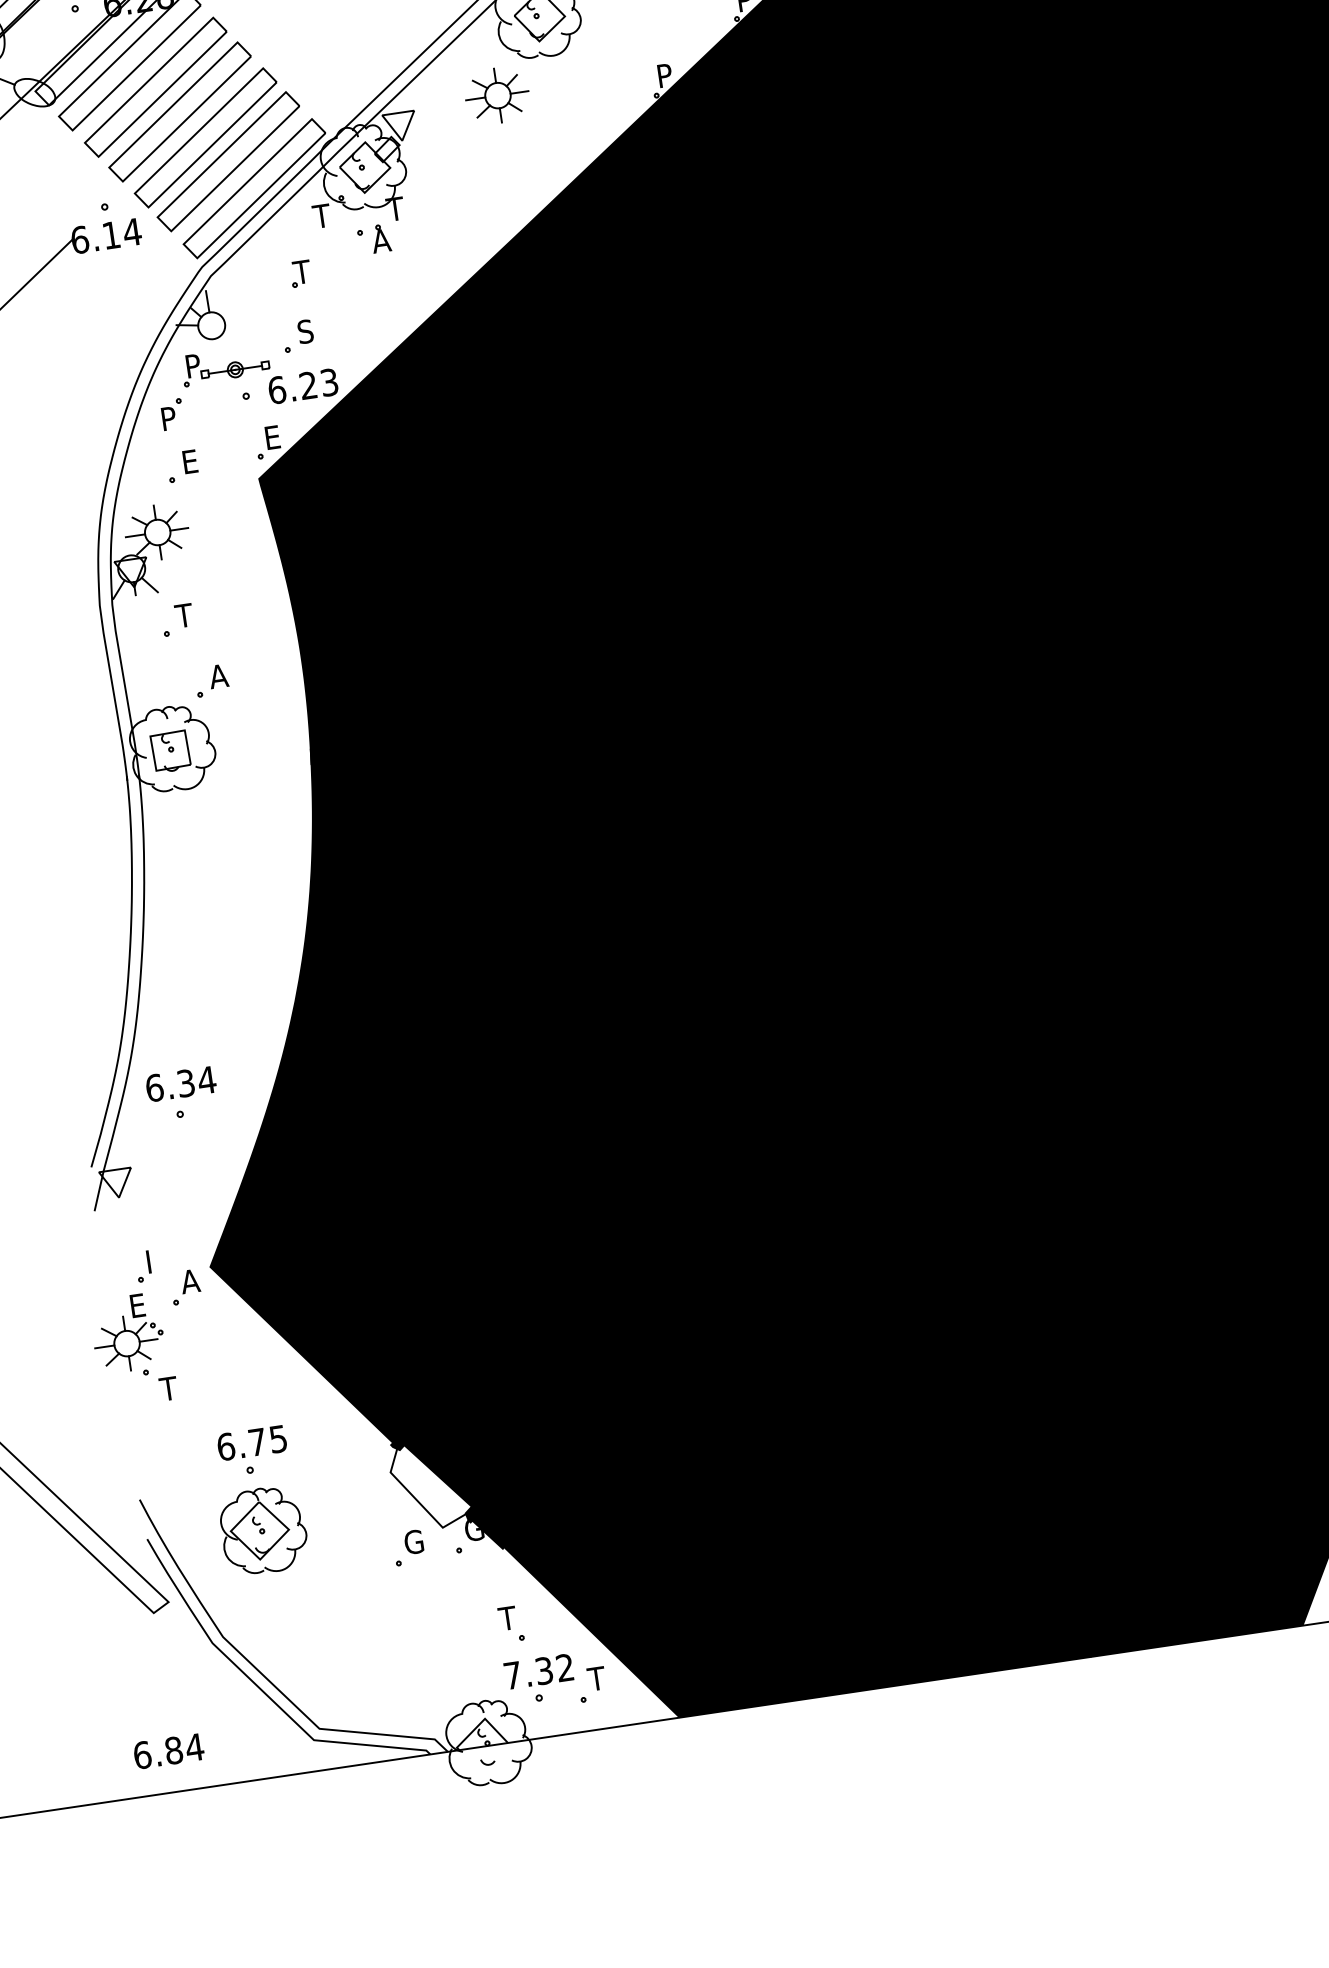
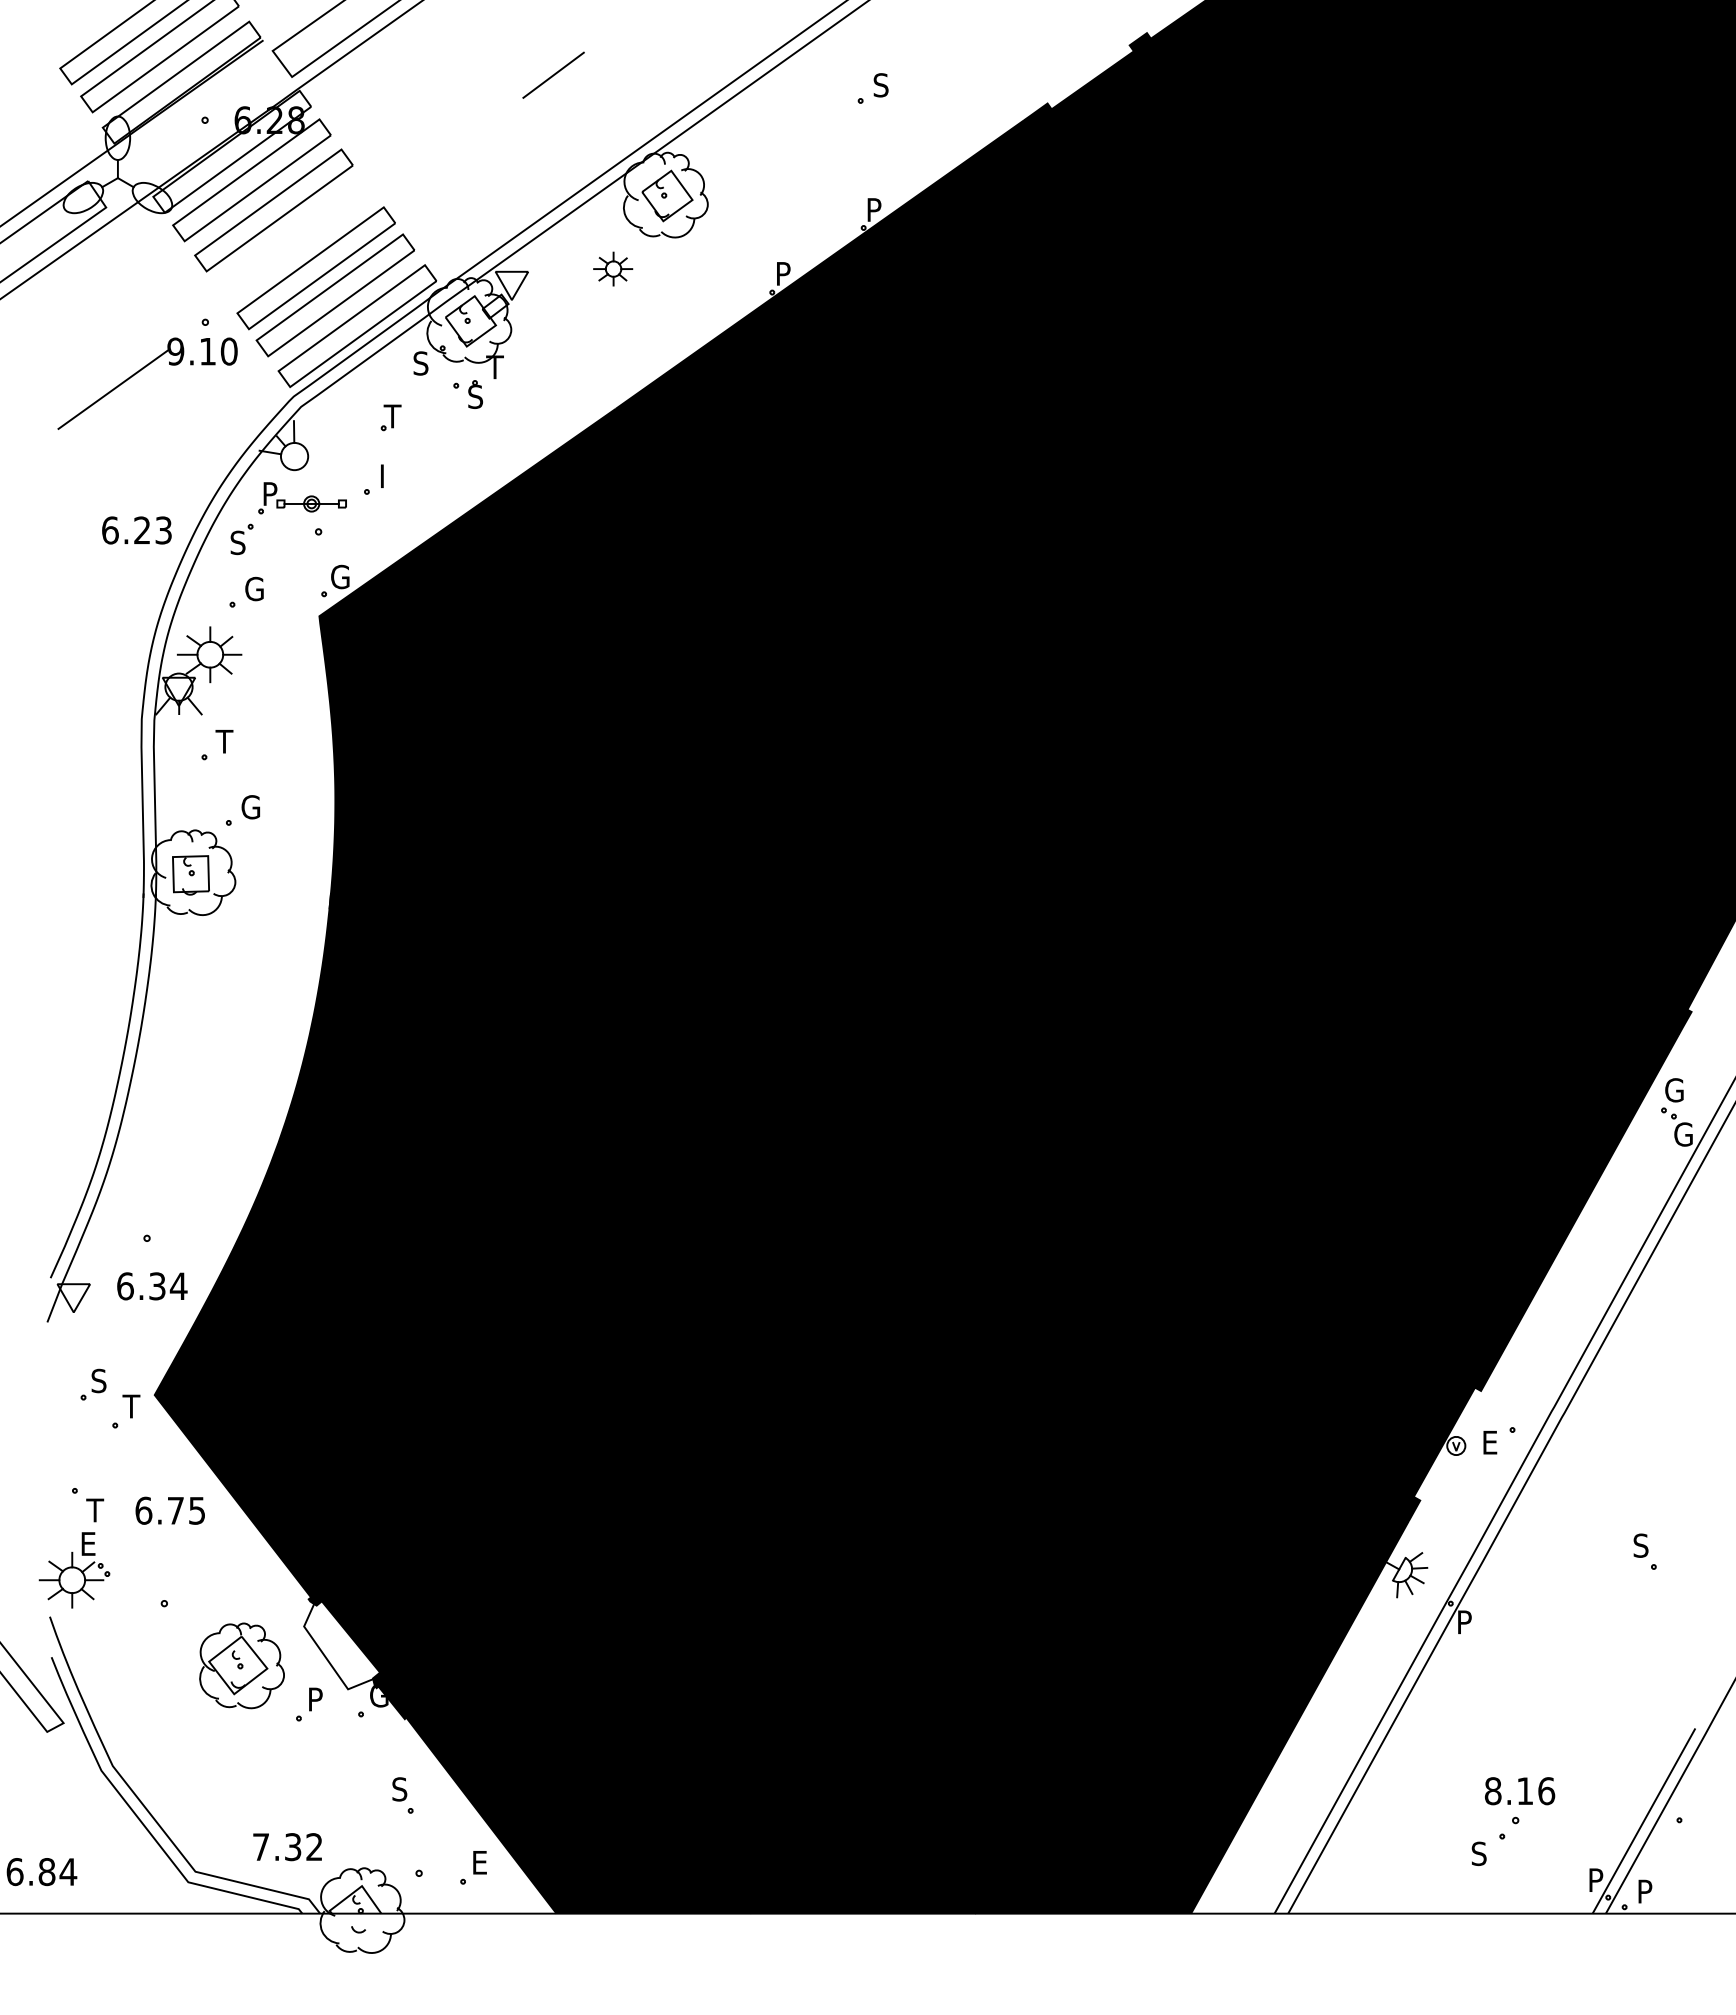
part: (496, 95) -> (612, 268), size x0.6
part: (180, 111) -> (294, 238), removed
text: (321, 216) -> (420, 363), T -> S
text: (106, 236) -> (202, 351), 6.14 -> 9.10
text: (380, 240) -> (475, 396), A -> S
text: (305, 331) -> (387, 476), S -> I
text: (302, 386) -> (136, 530), moved
text: (168, 418) -> (237, 542), P -> S
text: (274, 436) -> (340, 576), E -> G
text: (191, 461) -> (254, 588), E -> G
text: (219, 676) -> (250, 807), A -> G
text: (181, 1084) -> (152, 1286), moved
text: (153, 1260) -> (98, 1380), I -> S
text: (189, 1281) -> (131, 1406), A -> T
part: (127, 1333) -> (74, 1570), moved
text: (251, 1442) -> (169, 1510), moved
part: (263, 1530) -> (241, 1665), moved
text: (413, 1542) -> (316, 1699), G -> P
text: (507, 1618) -> (399, 1789), T -> S
text: (538, 1672) -> (287, 1847), moved
text: (596, 1678) -> (479, 1862), T -> E

